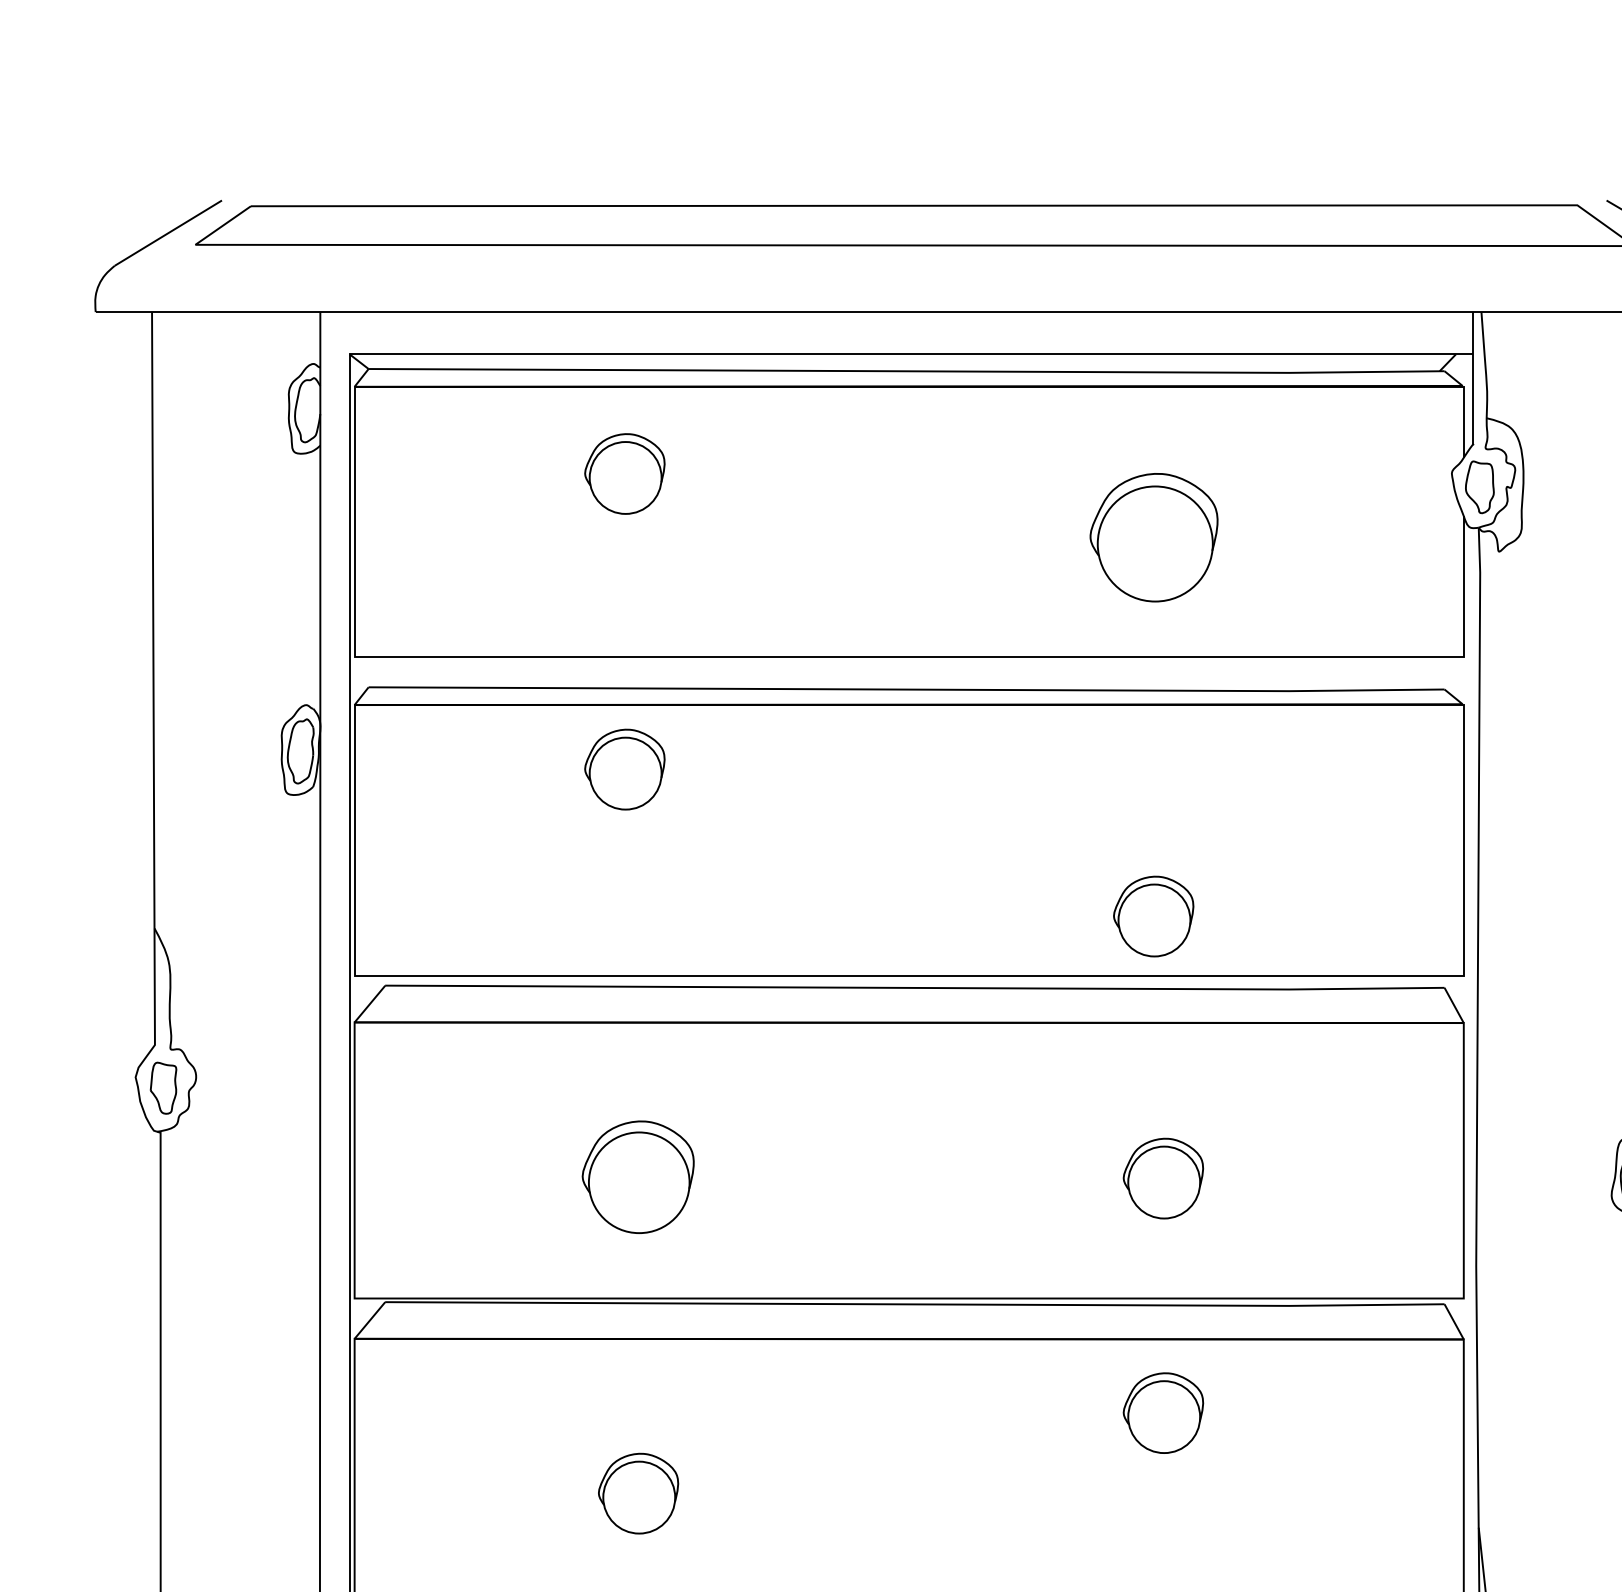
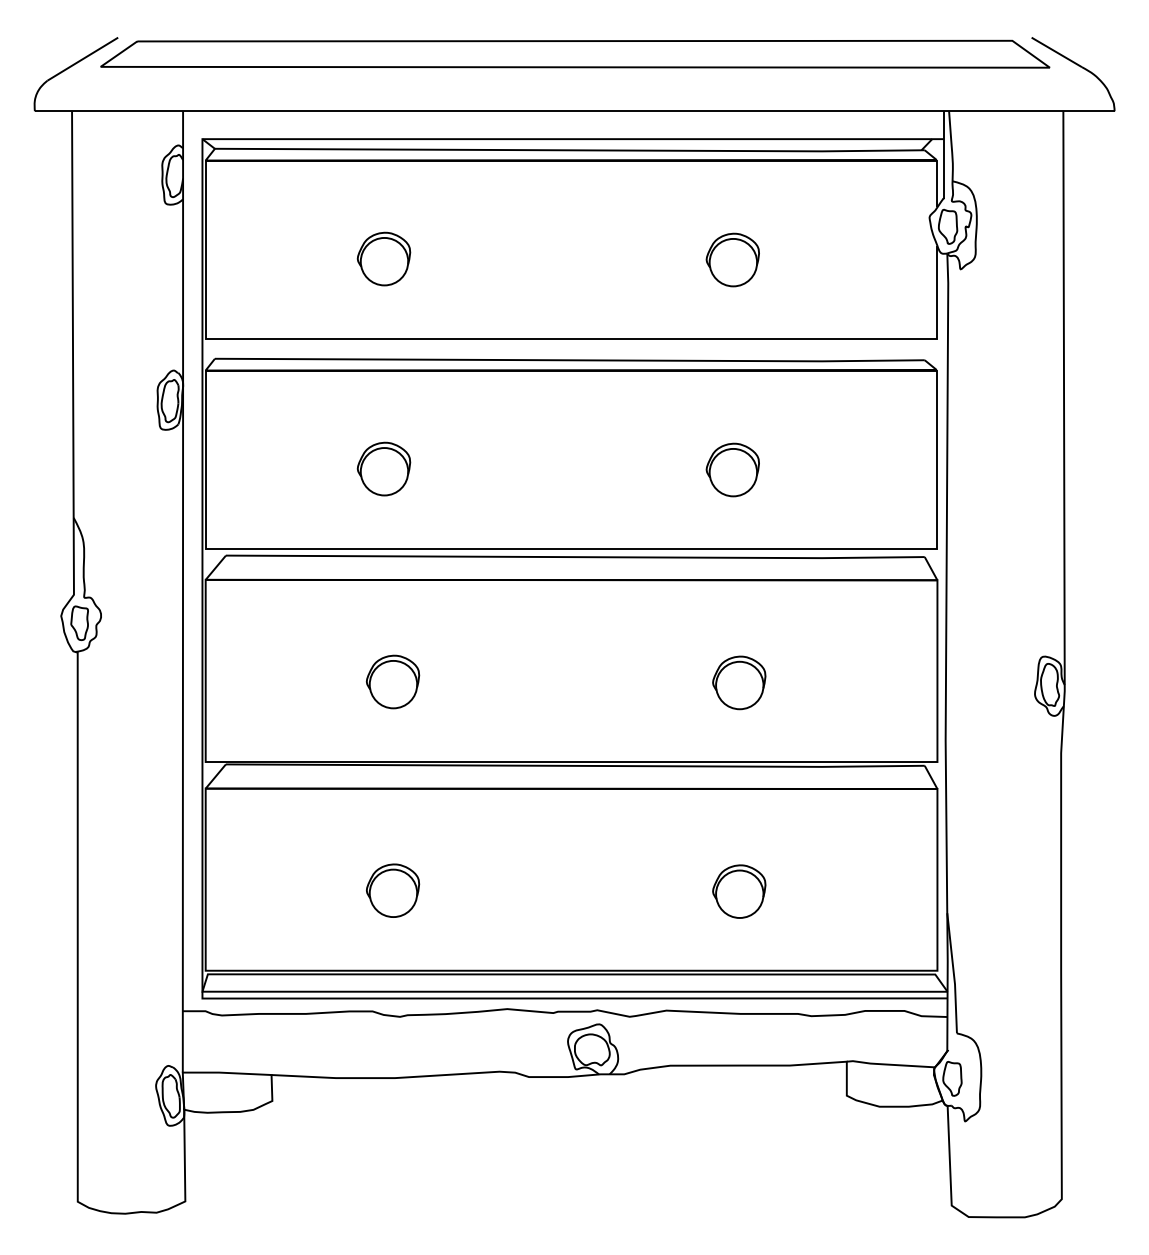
part: (624, 473) -> (383, 258), moved
part: (1153, 536) -> (732, 259), size x0.62
part: (624, 768) -> (383, 468), moved
part: (1153, 915) -> (732, 469), moved
part: (639, 1176) -> (393, 681), size x0.71
part: (1163, 1412) -> (739, 891), moved

